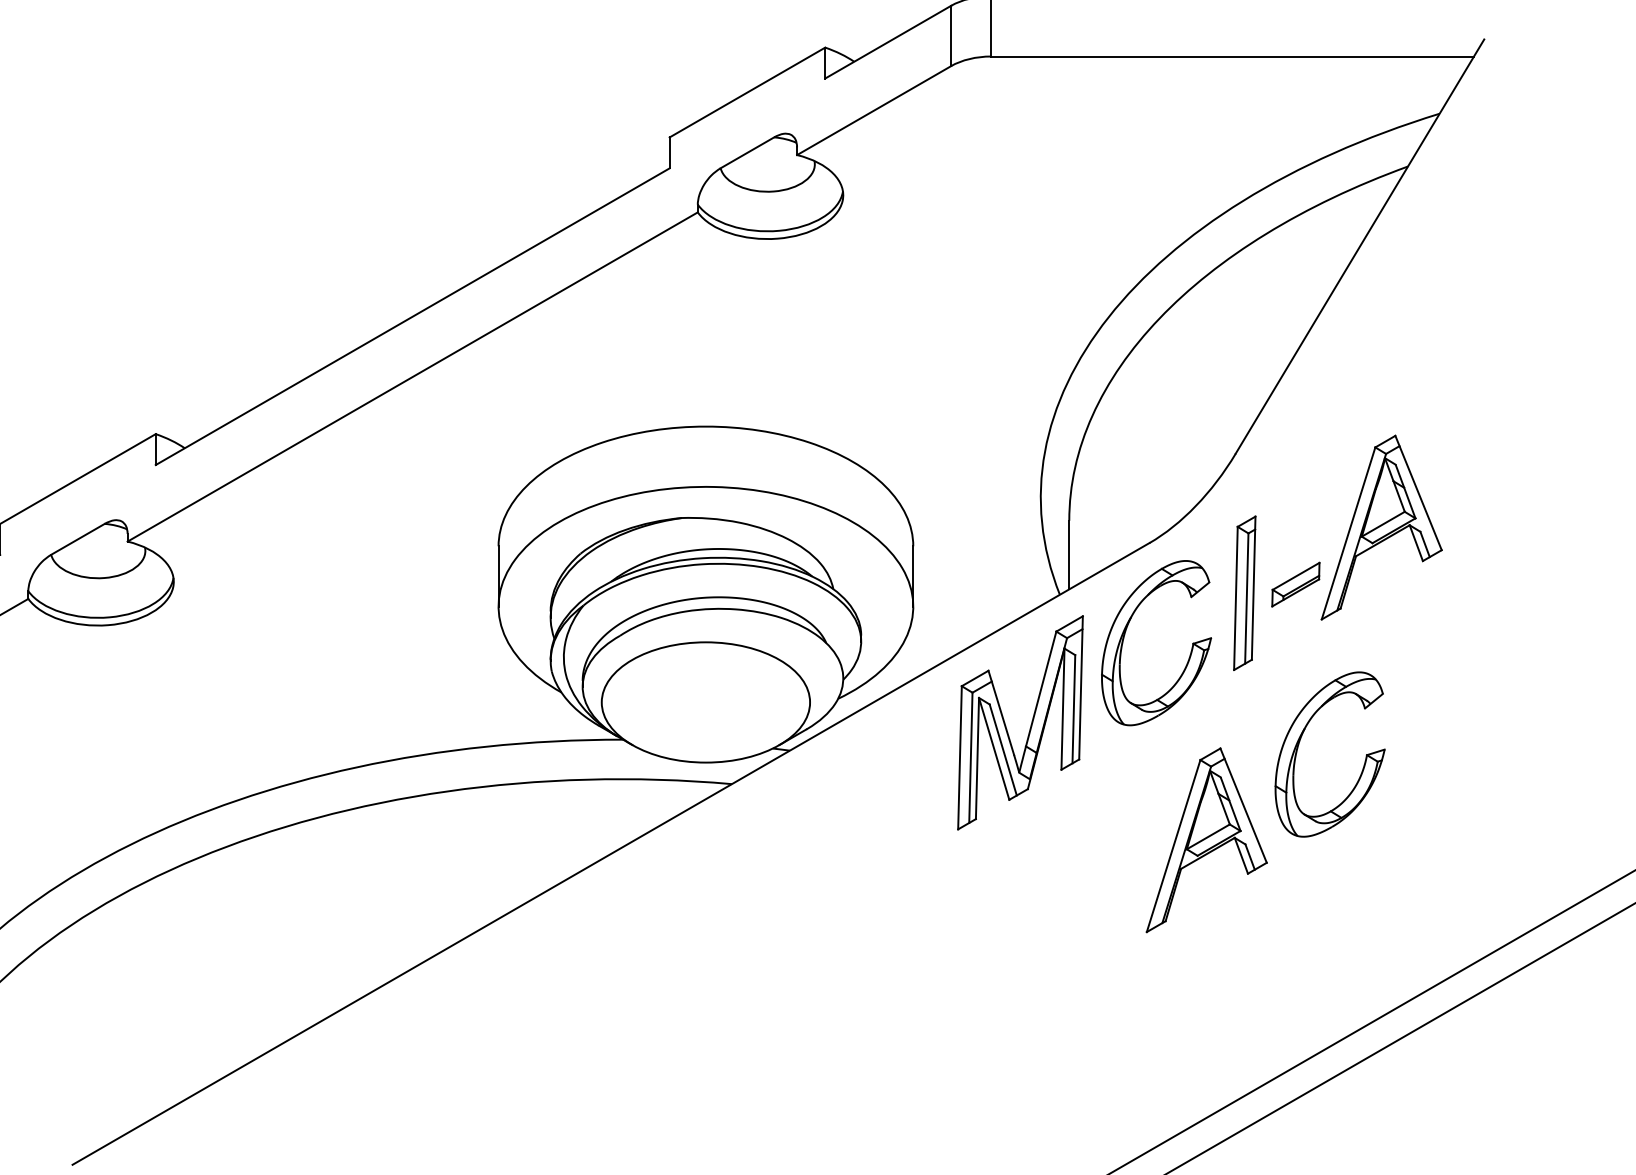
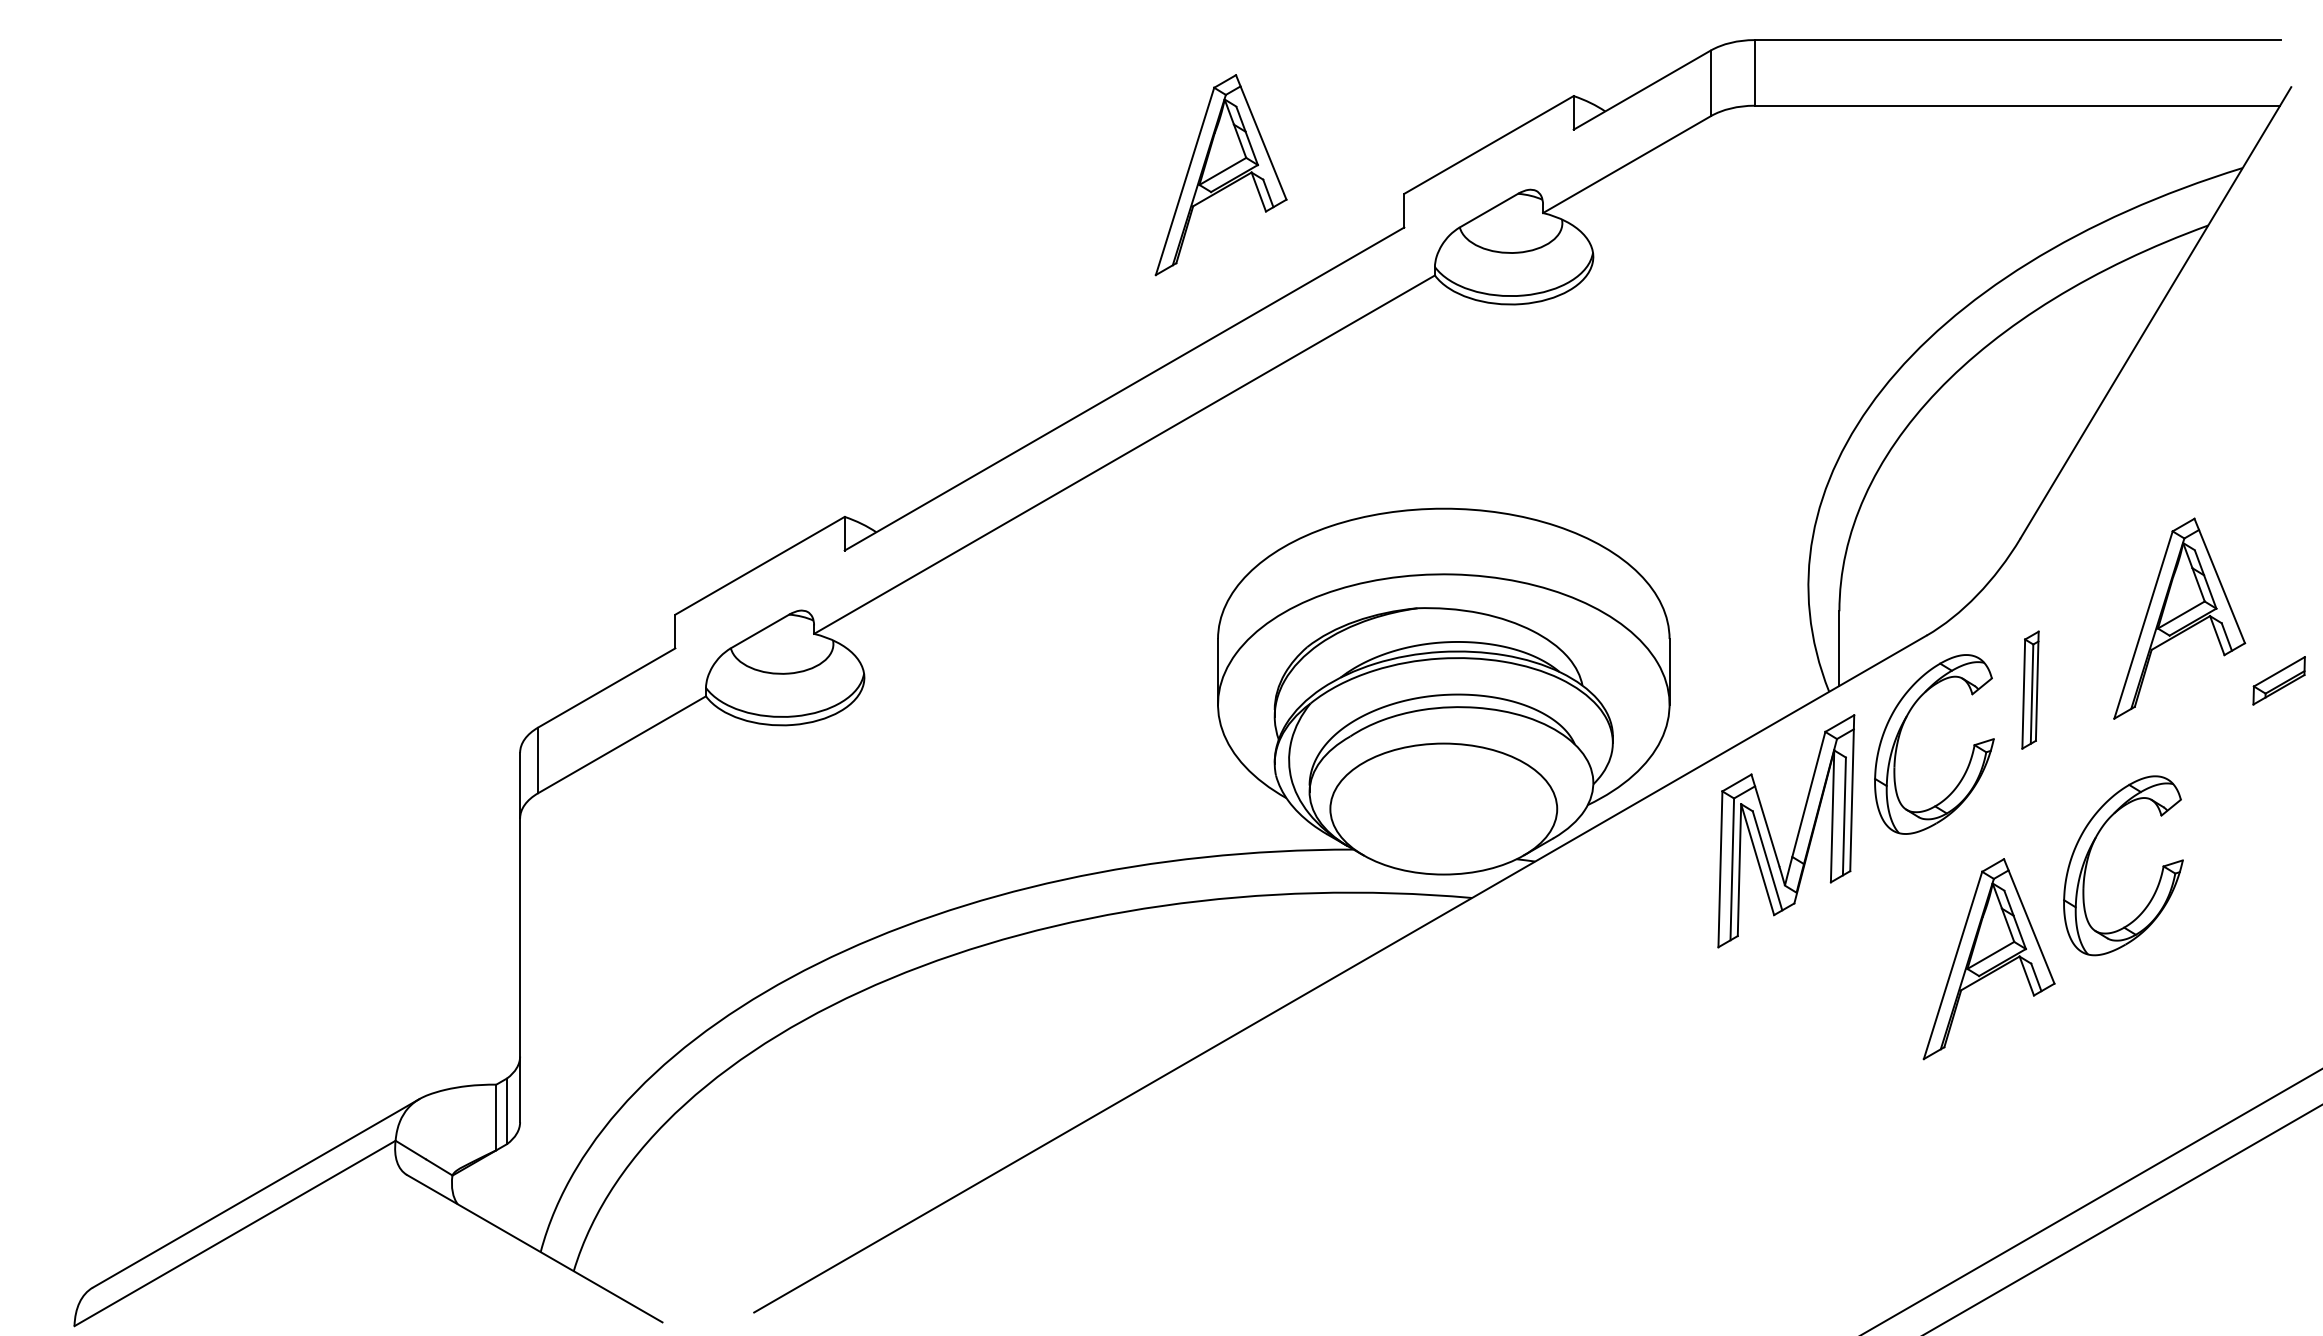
part: (500, 120) -> (1220, 175), added
part: (1295, 584) -> (2278, 680), moved
part: (1244, 592) -> (2030, 689), size x0.7

